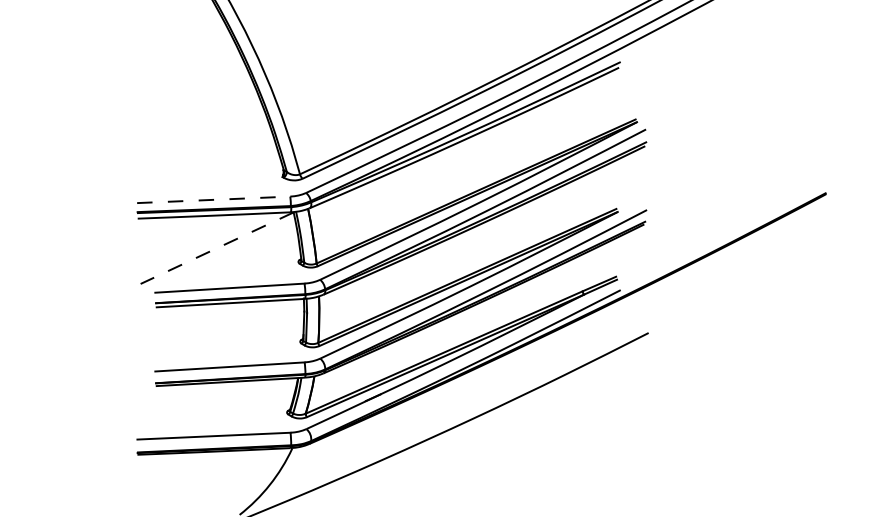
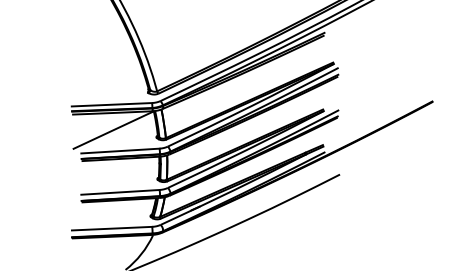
line: (214, 199) -> (112, 104), dashed -> solid
line: (216, 248) -> (113, 130), dashed -> solid

